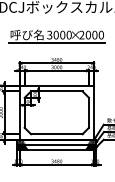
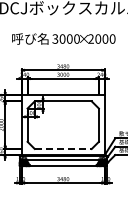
line: (56, 42) -> (62, 47), removed
line: (57, 133) -> (63, 148), solid -> dashed

